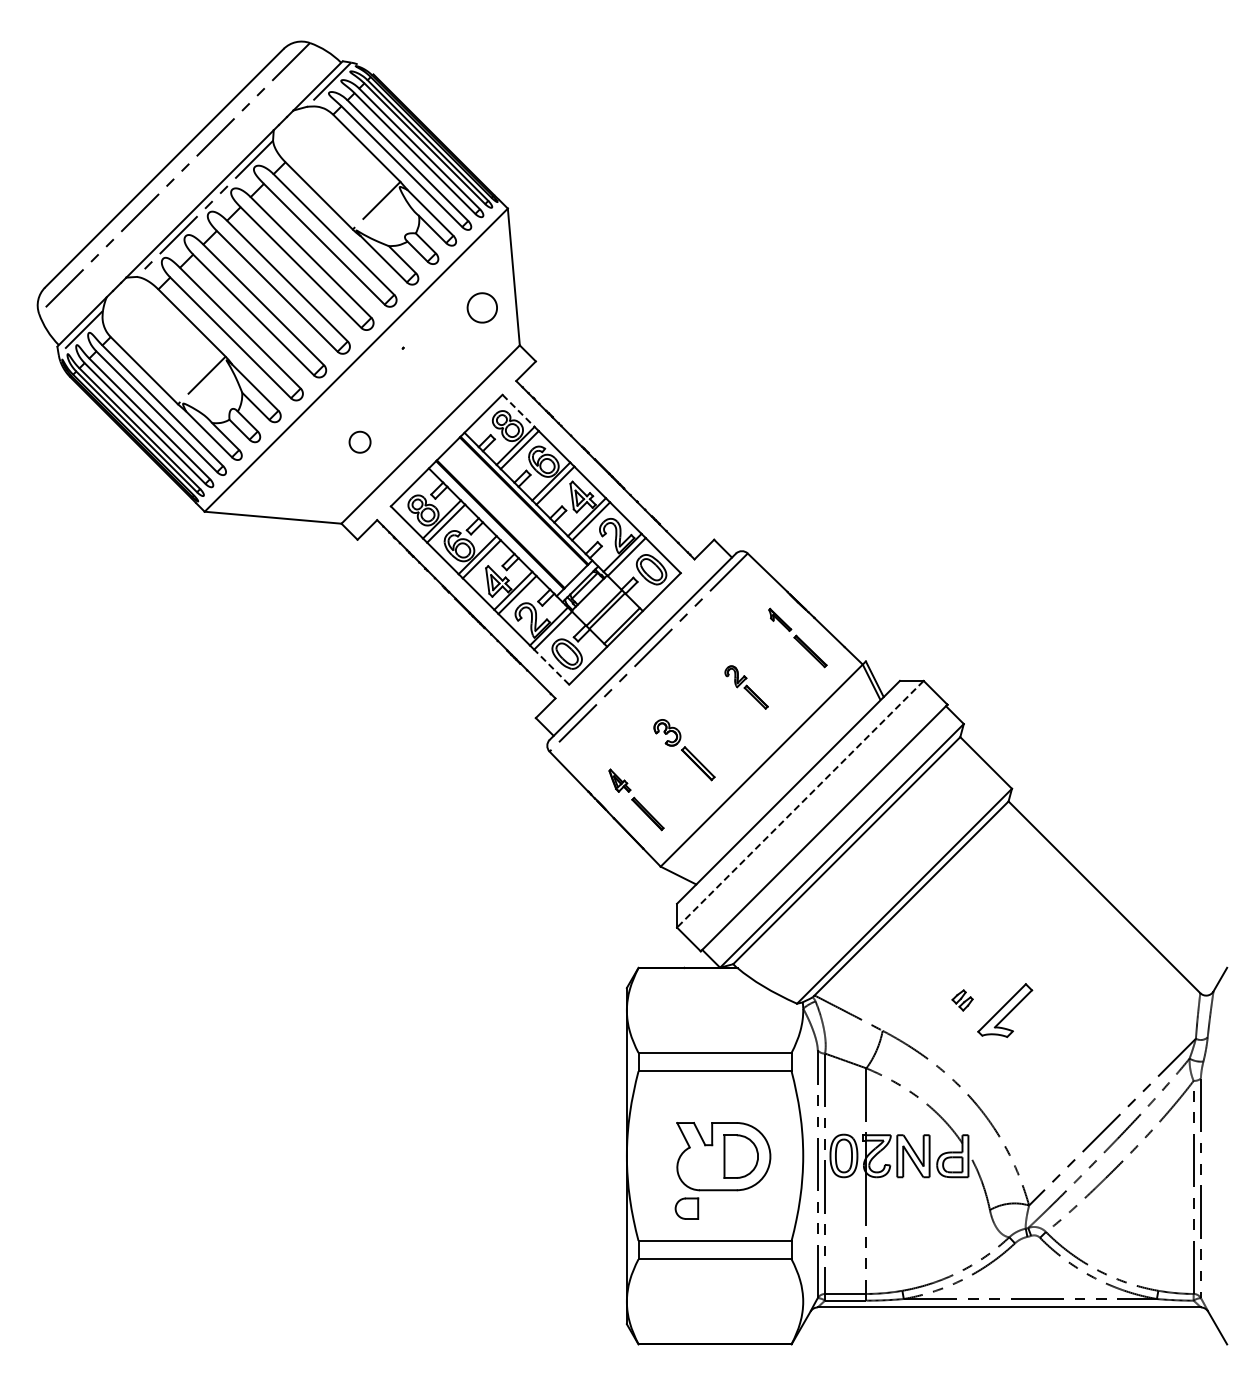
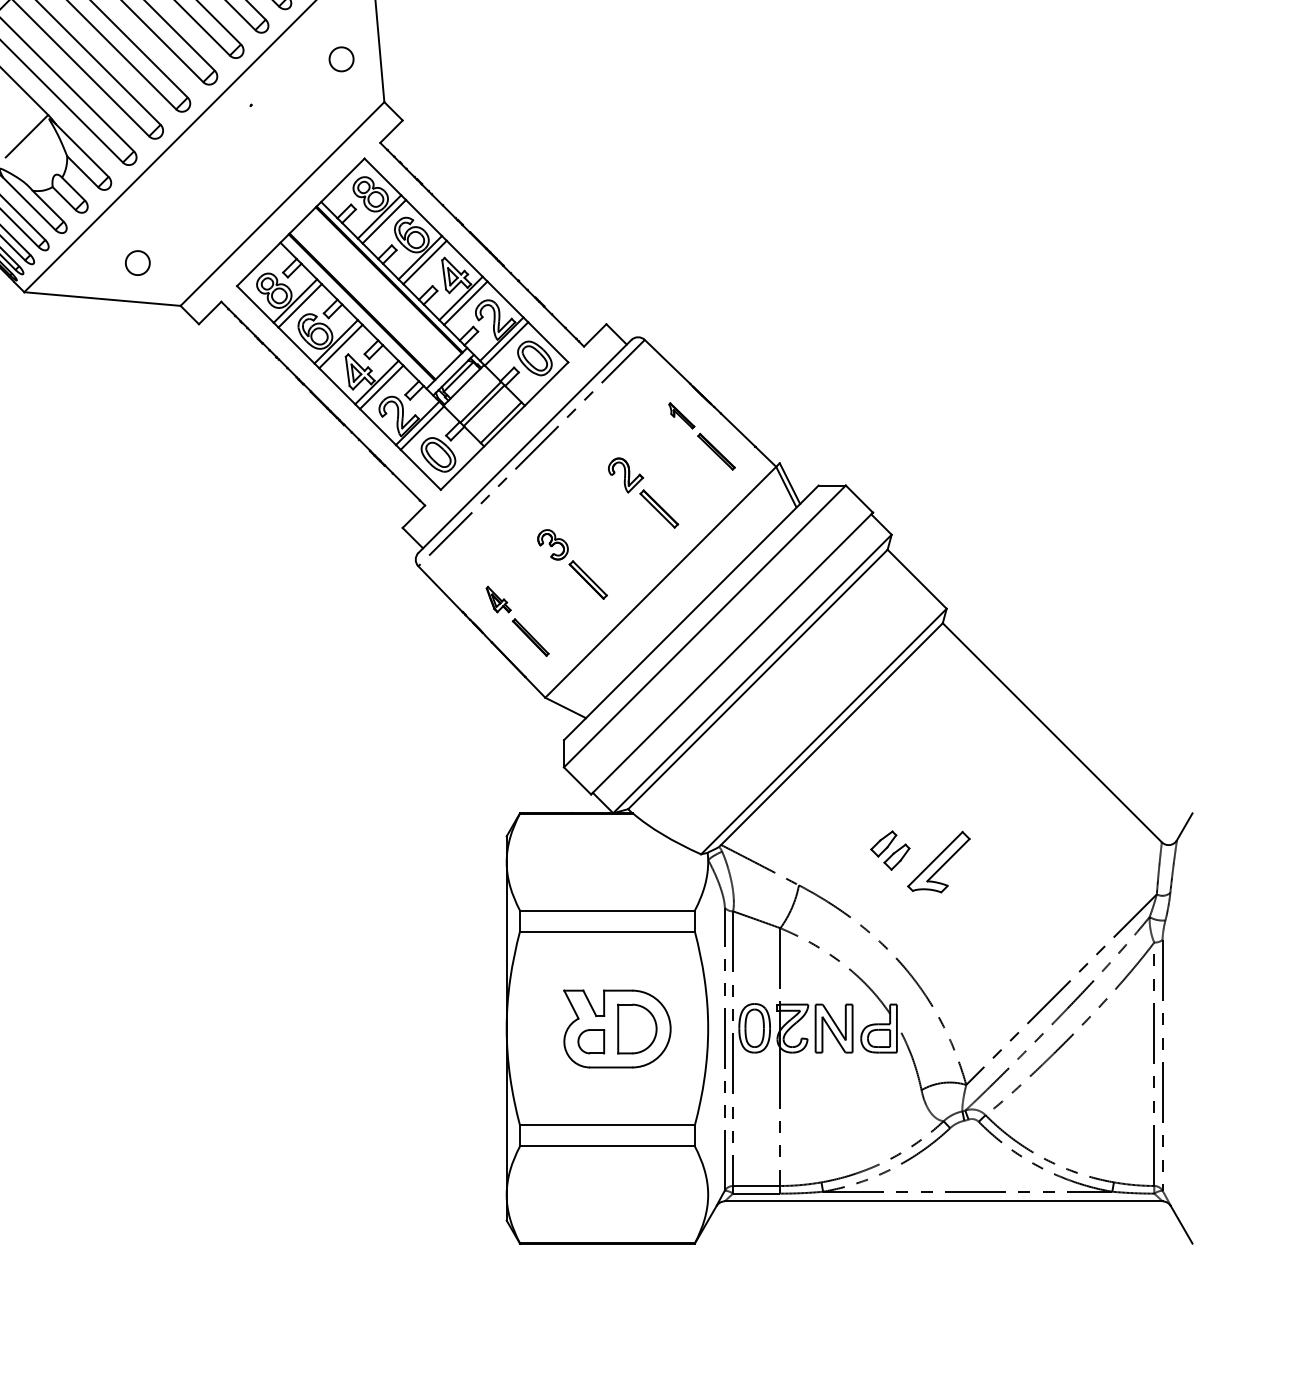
part: (482, 307) -> (341, 58), size x0.71
line: (518, 410) -> (382, 176), dashed -> solid
part: (359, 441) -> (137, 262), moved
line: (551, 667) -> (420, 470), dashed -> solid
part: (746, 687) -> (643, 493), size x1.43
line: (800, 804) -> (705, 626), dashed -> solid
part: (962, 1000) -> (890, 850), size x1.67
part: (686, 1208) -> (590, 1041), moved

